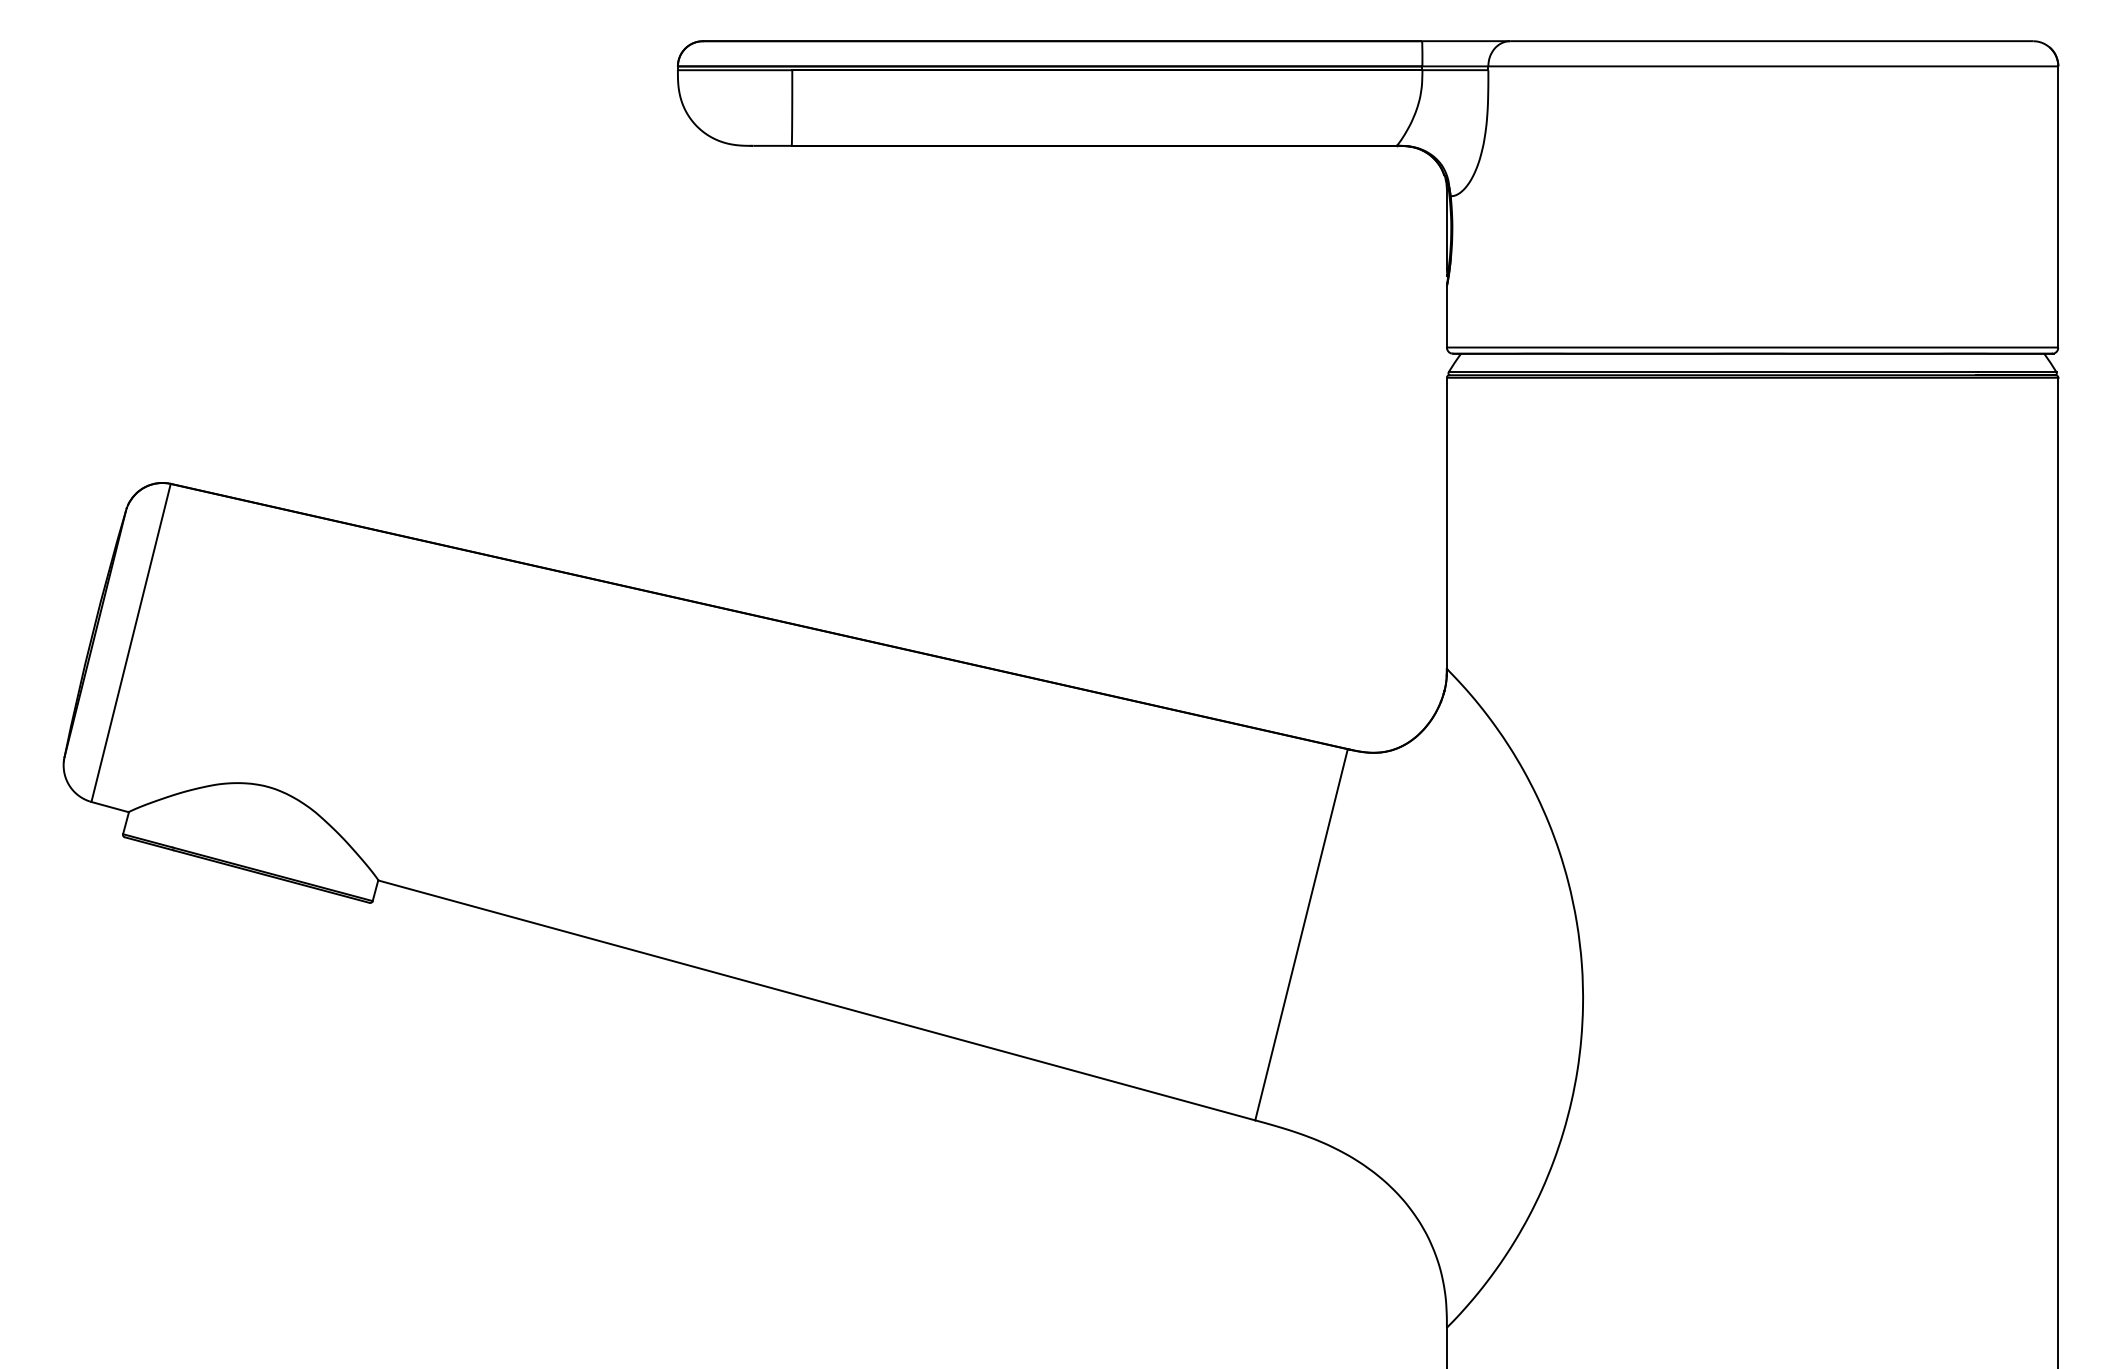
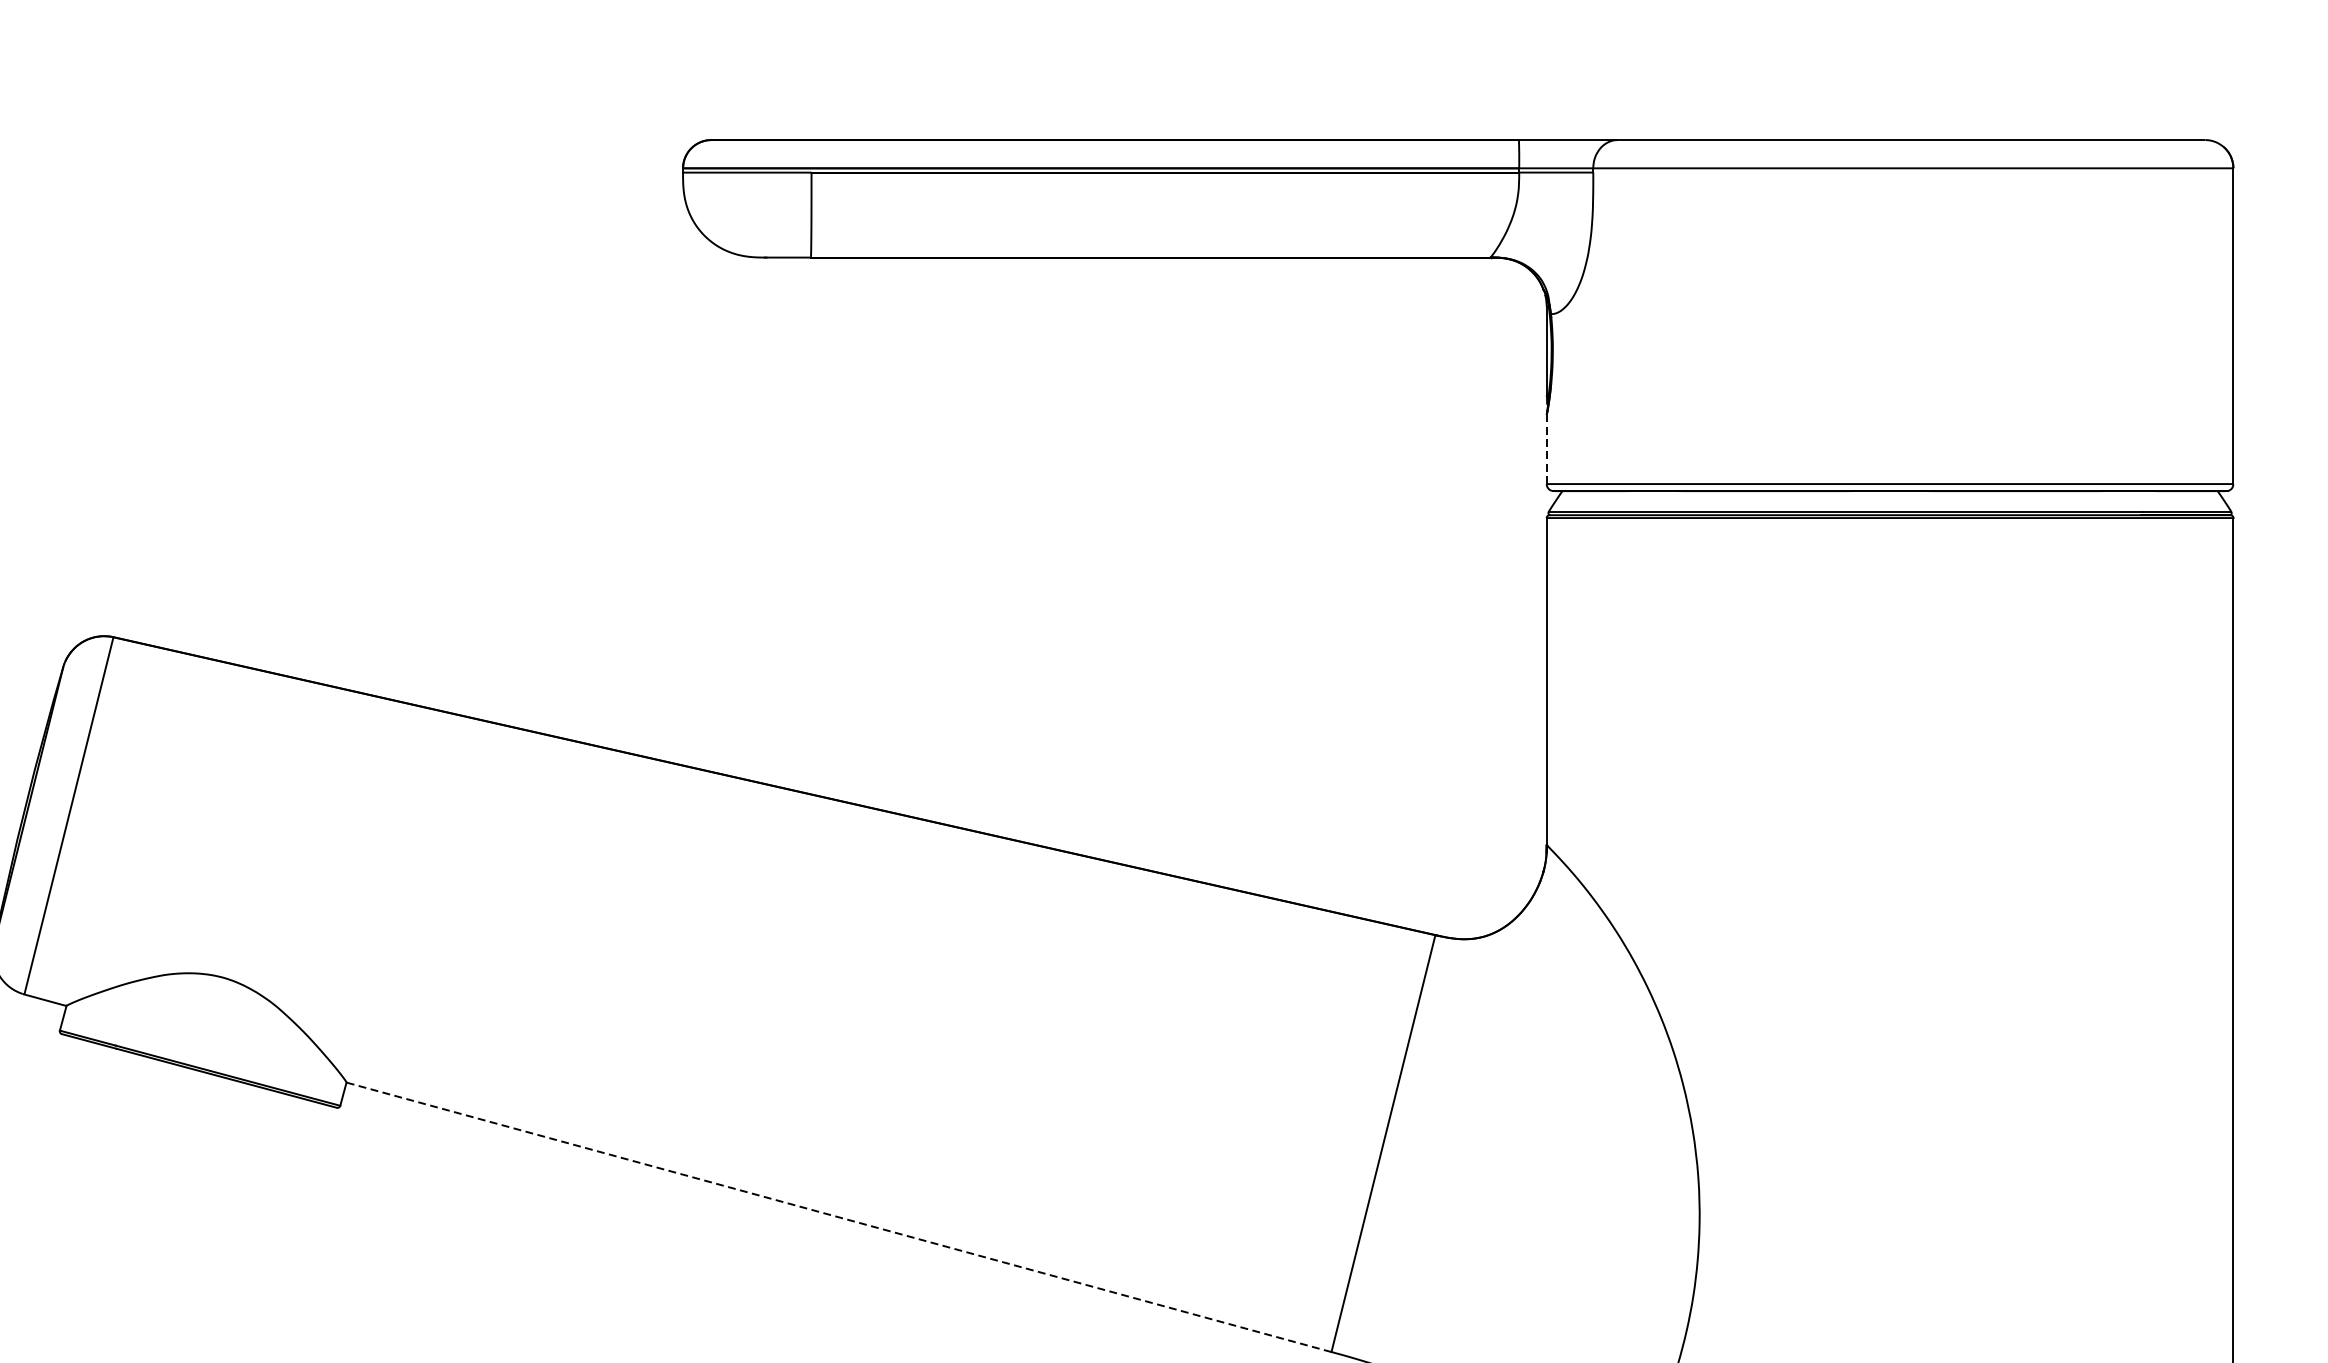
line: (1446, 316) -> (1546, 449), solid -> dashed
line: (816, 1000) -> (838, 1217), solid -> dashed

